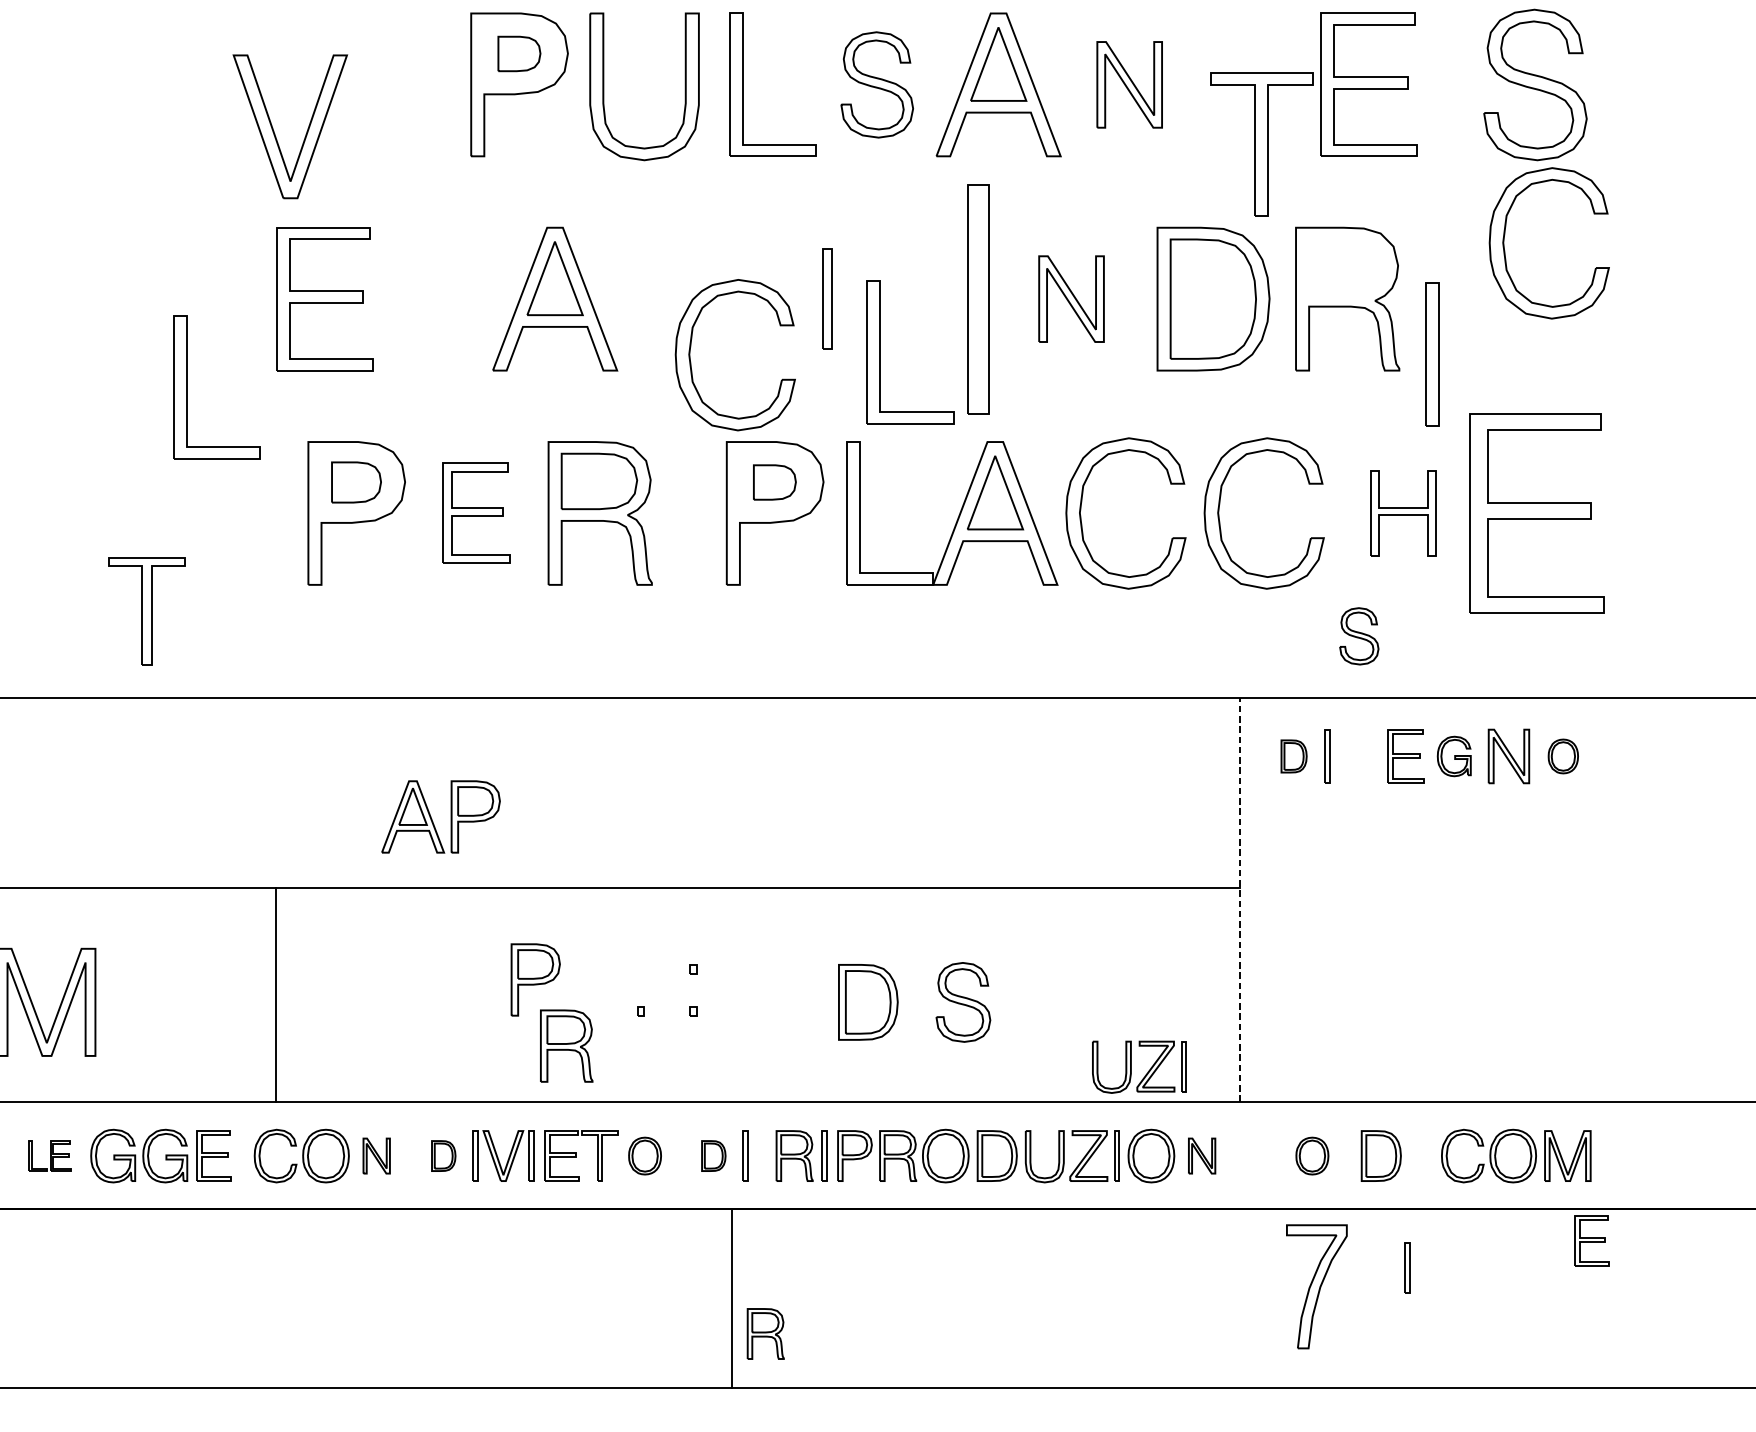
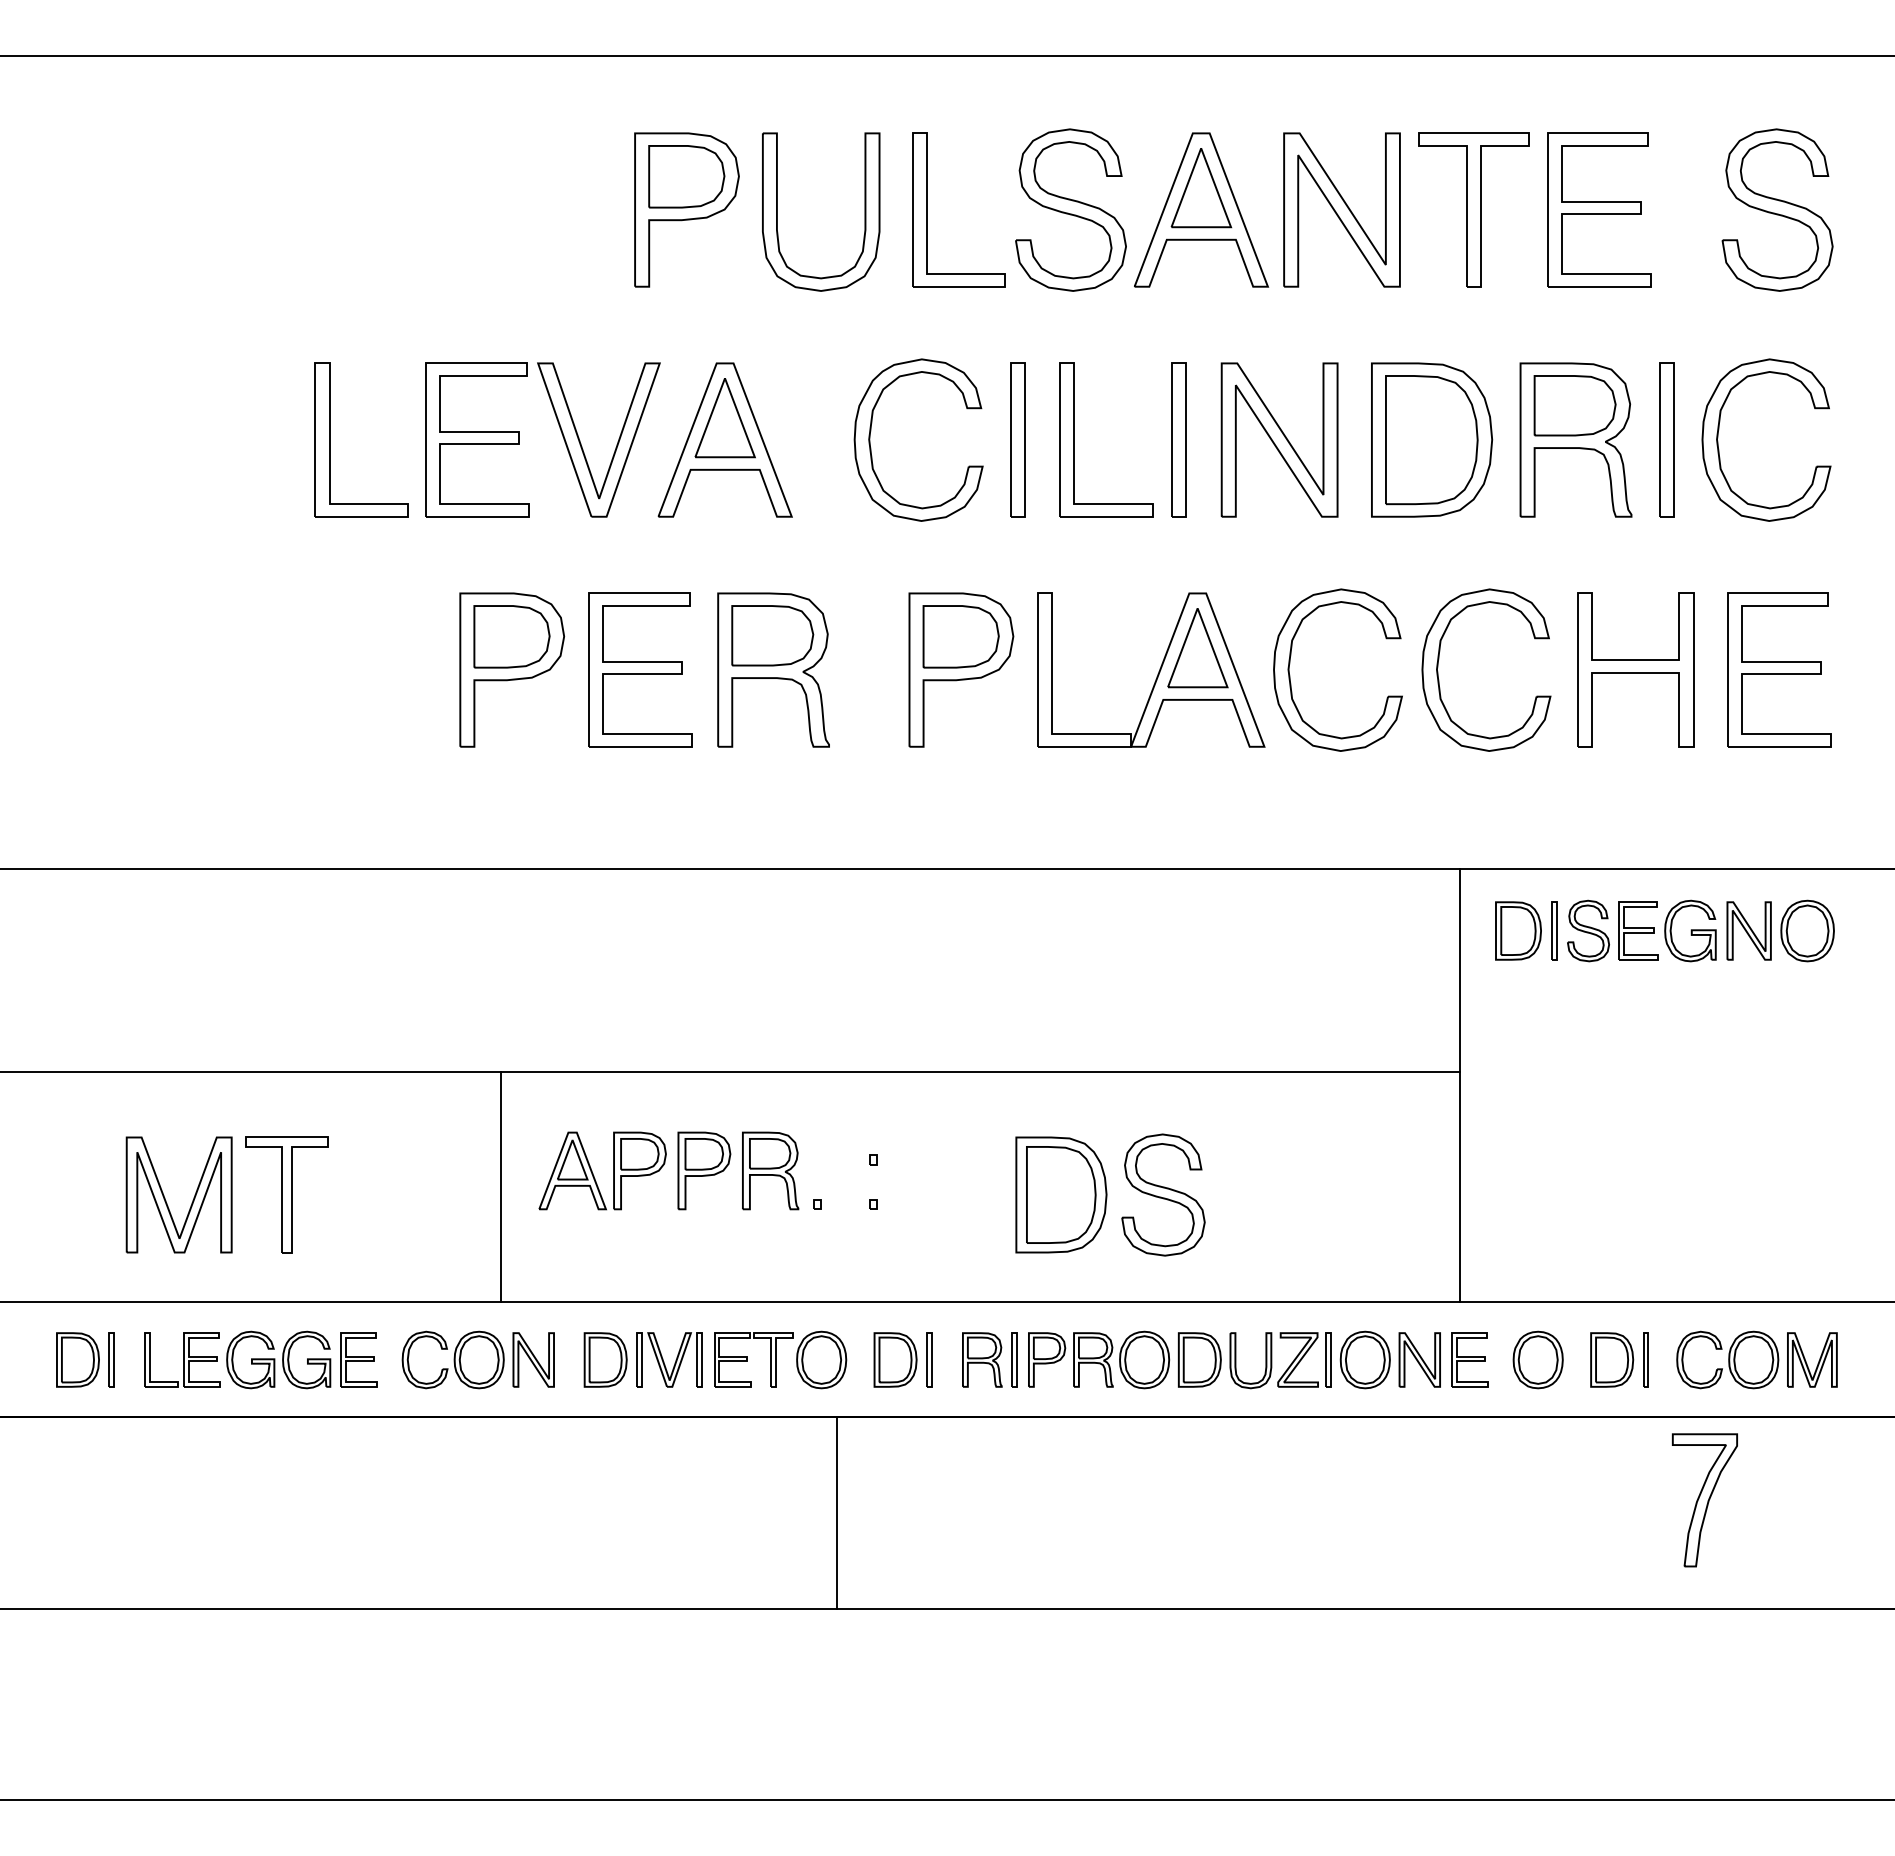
part: (519, 53) -> (686, 176), size x1.67
part: (876, 84) -> (1070, 209), size x1.43
part: (1129, 84) -> (1341, 209), size x1.67
part: (274, 130) -> (581, 443), moved
part: (1261, 144) -> (1473, 209), moved
part: (1504, 240) -> (1718, 437), moved
part: (1346, 266) -> (1574, 405), added
part: (827, 298) -> (1017, 439), size x1.43
part: (977, 298) -> (1178, 439), size x0.62
part: (1071, 298) -> (1279, 439), size x1.67
part: (691, 347) -> (871, 431), moved
part: (880, 351) -> (1074, 439), moved
part: (1431, 353) -> (1666, 439), moved
part: (187, 387) -> (330, 439), moved
part: (356, 482) -> (511, 636), size x1.43
part: (774, 482) -> (960, 636), size x1.67
part: (476, 512) -> (640, 669), size x1.43
part: (1403, 512) -> (1635, 669), size x1.67
part: (1537, 512) -> (1779, 669), size x0.71
part: (146, 610) -> (286, 1194), moved
part: (1359, 635) -> (1588, 930), moved
part: (1294, 755) -> (1518, 930), size x1.67
part: (1454, 755) -> (1690, 930), size x1.43
part: (1563, 755) -> (1807, 930), size x1.67
part: (433, 821) -> (594, 1175), moved
line: (1239, 900) -> (1459, 1085), dashed -> solid
line: (275, 994) -> (501, 1186), moved
part: (868, 1001) -> (1061, 1194), size x1.43
part: (963, 1001) -> (1163, 1194), size x1.43
part: (566, 1045) -> (770, 1170), moved
part: (1132, 1067) -> (1344, 1264), removed
part: (49, 1155) -> (182, 1359), size x1.67
part: (376, 1155) -> (533, 1359), size x1.43
part: (443, 1155) -> (605, 1359), size x1.67
part: (644, 1155) -> (821, 1359), size x1.43
part: (713, 1155) -> (895, 1359), size x1.67
part: (1201, 1155) -> (1419, 1359), size x1.43
part: (1311, 1155) -> (1537, 1359), size x1.43
part: (1591, 1240) -> (1469, 1359), moved
part: (1406, 1267) -> (1645, 1359), moved
part: (1316, 1286) -> (1704, 1500), moved
line: (731, 1298) -> (836, 1512), moved
part: (765, 1333) -> (951, 1550), removed

